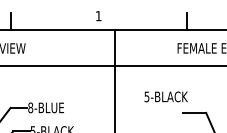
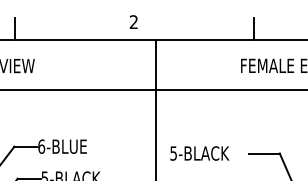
text: (98, 15) -> (133, 21), 1 -> 2
text: (165, 96) -> (198, 152), moved
text: (30, 107) -> (41, 146), 8-BLUE -> 6-BLUE

